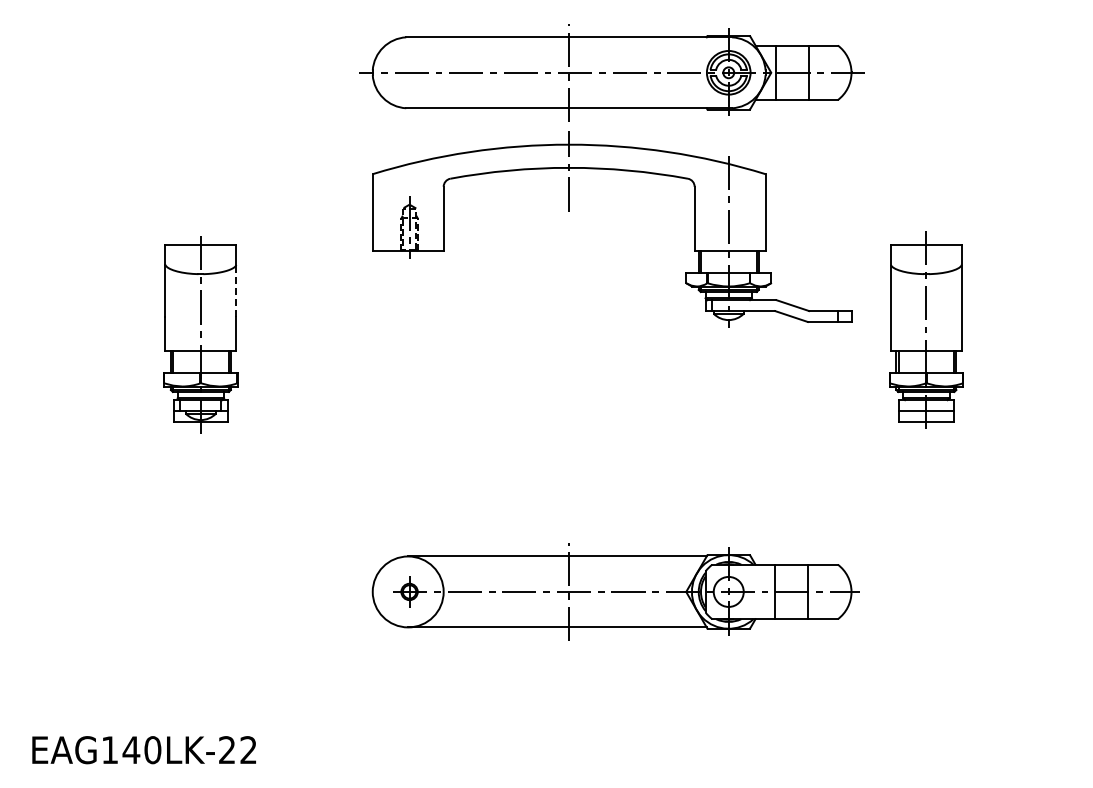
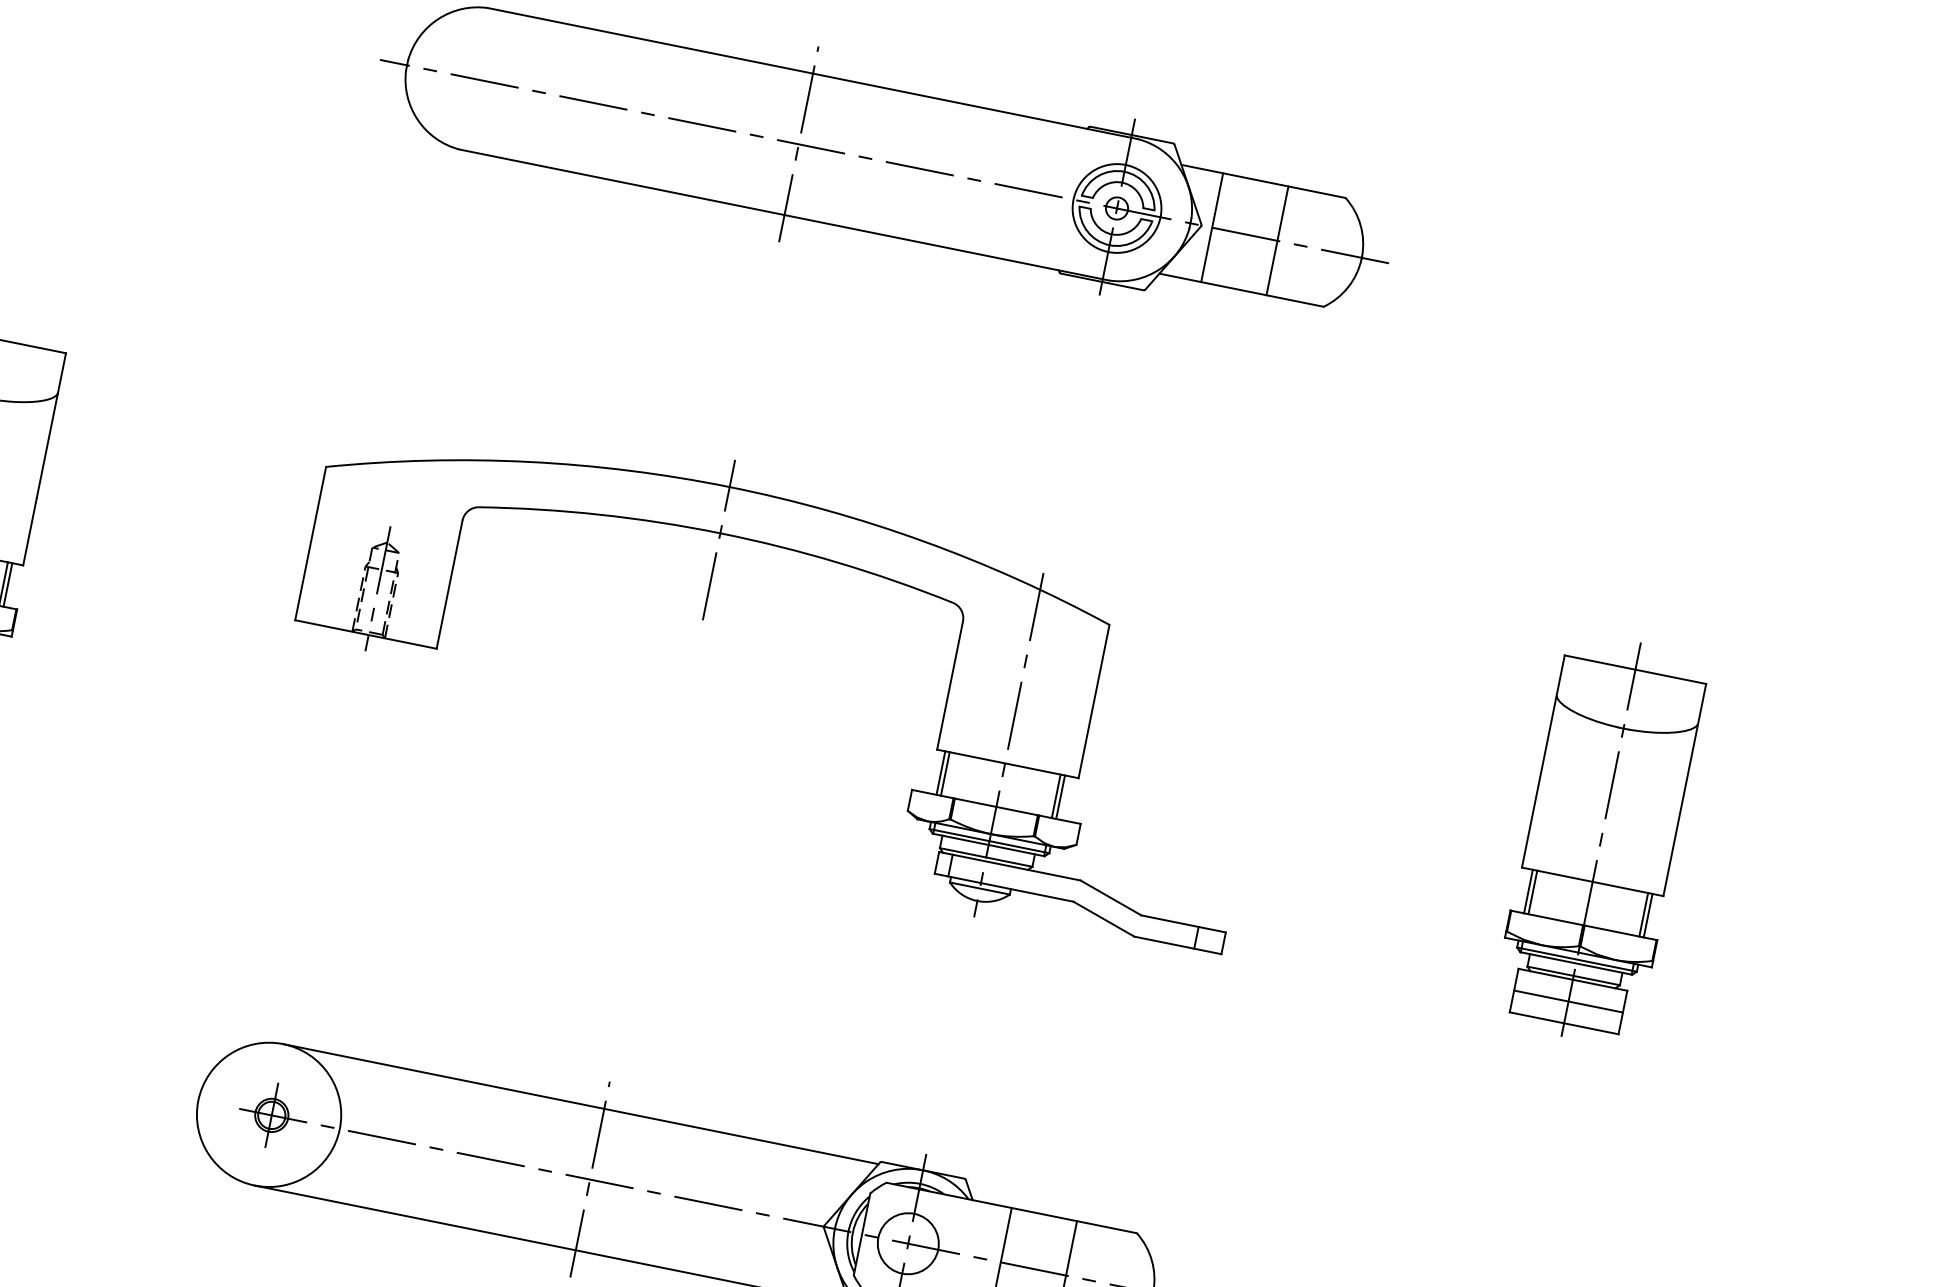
part: (569, 211) -> (703, 620), moved
line: (236, 290) -> (47, 444), dashed -> solid
part: (926, 329) -> (1601, 838), moved

